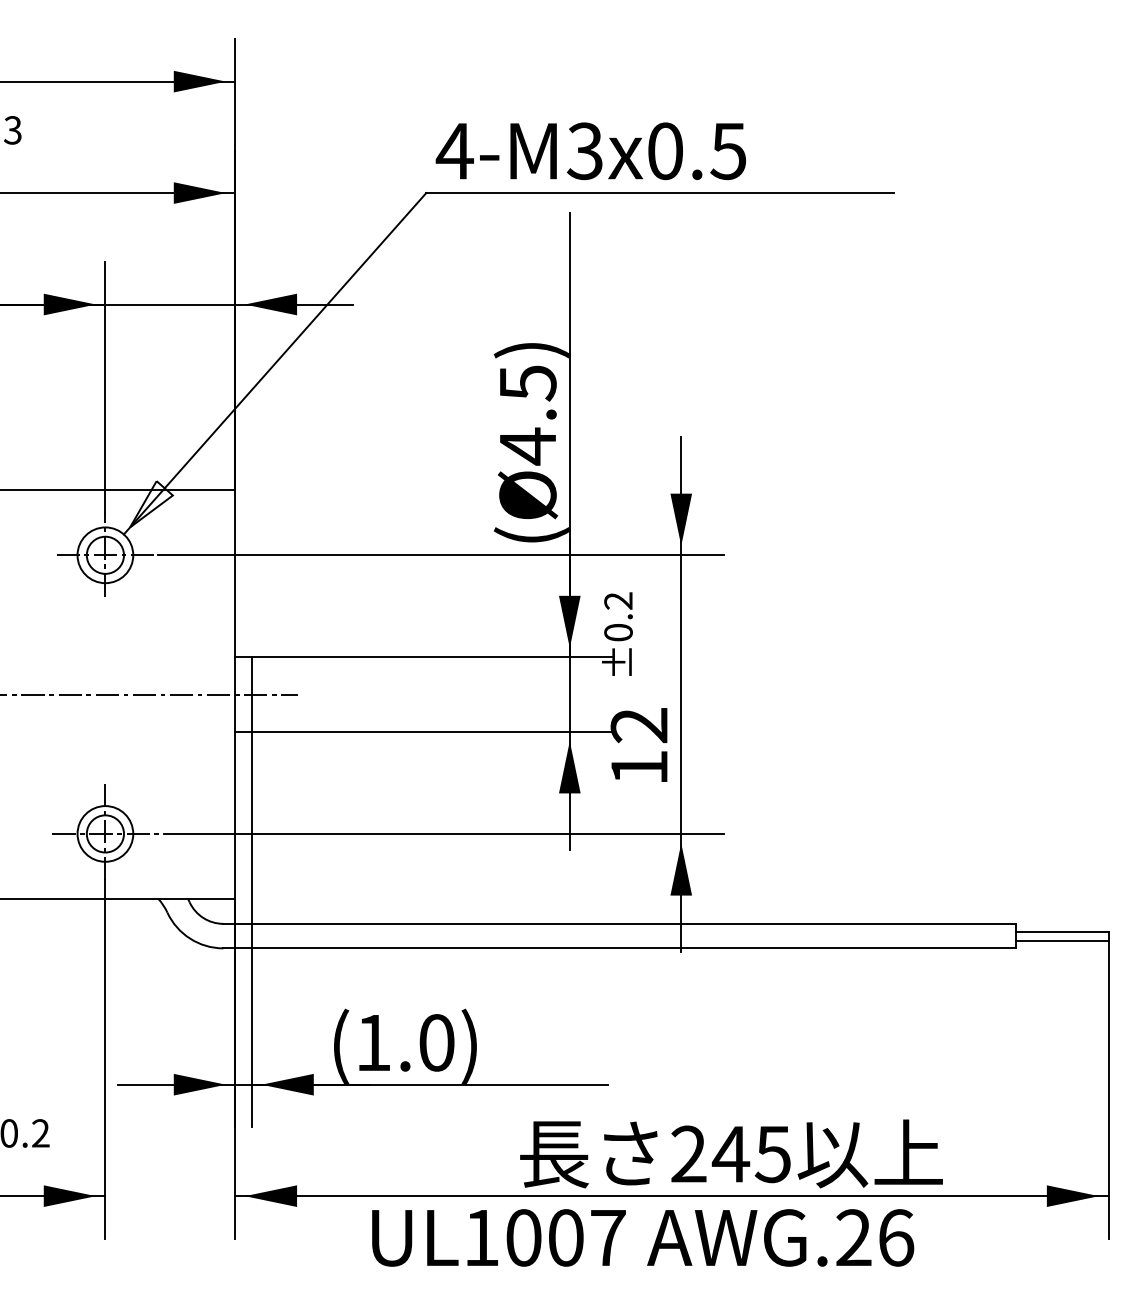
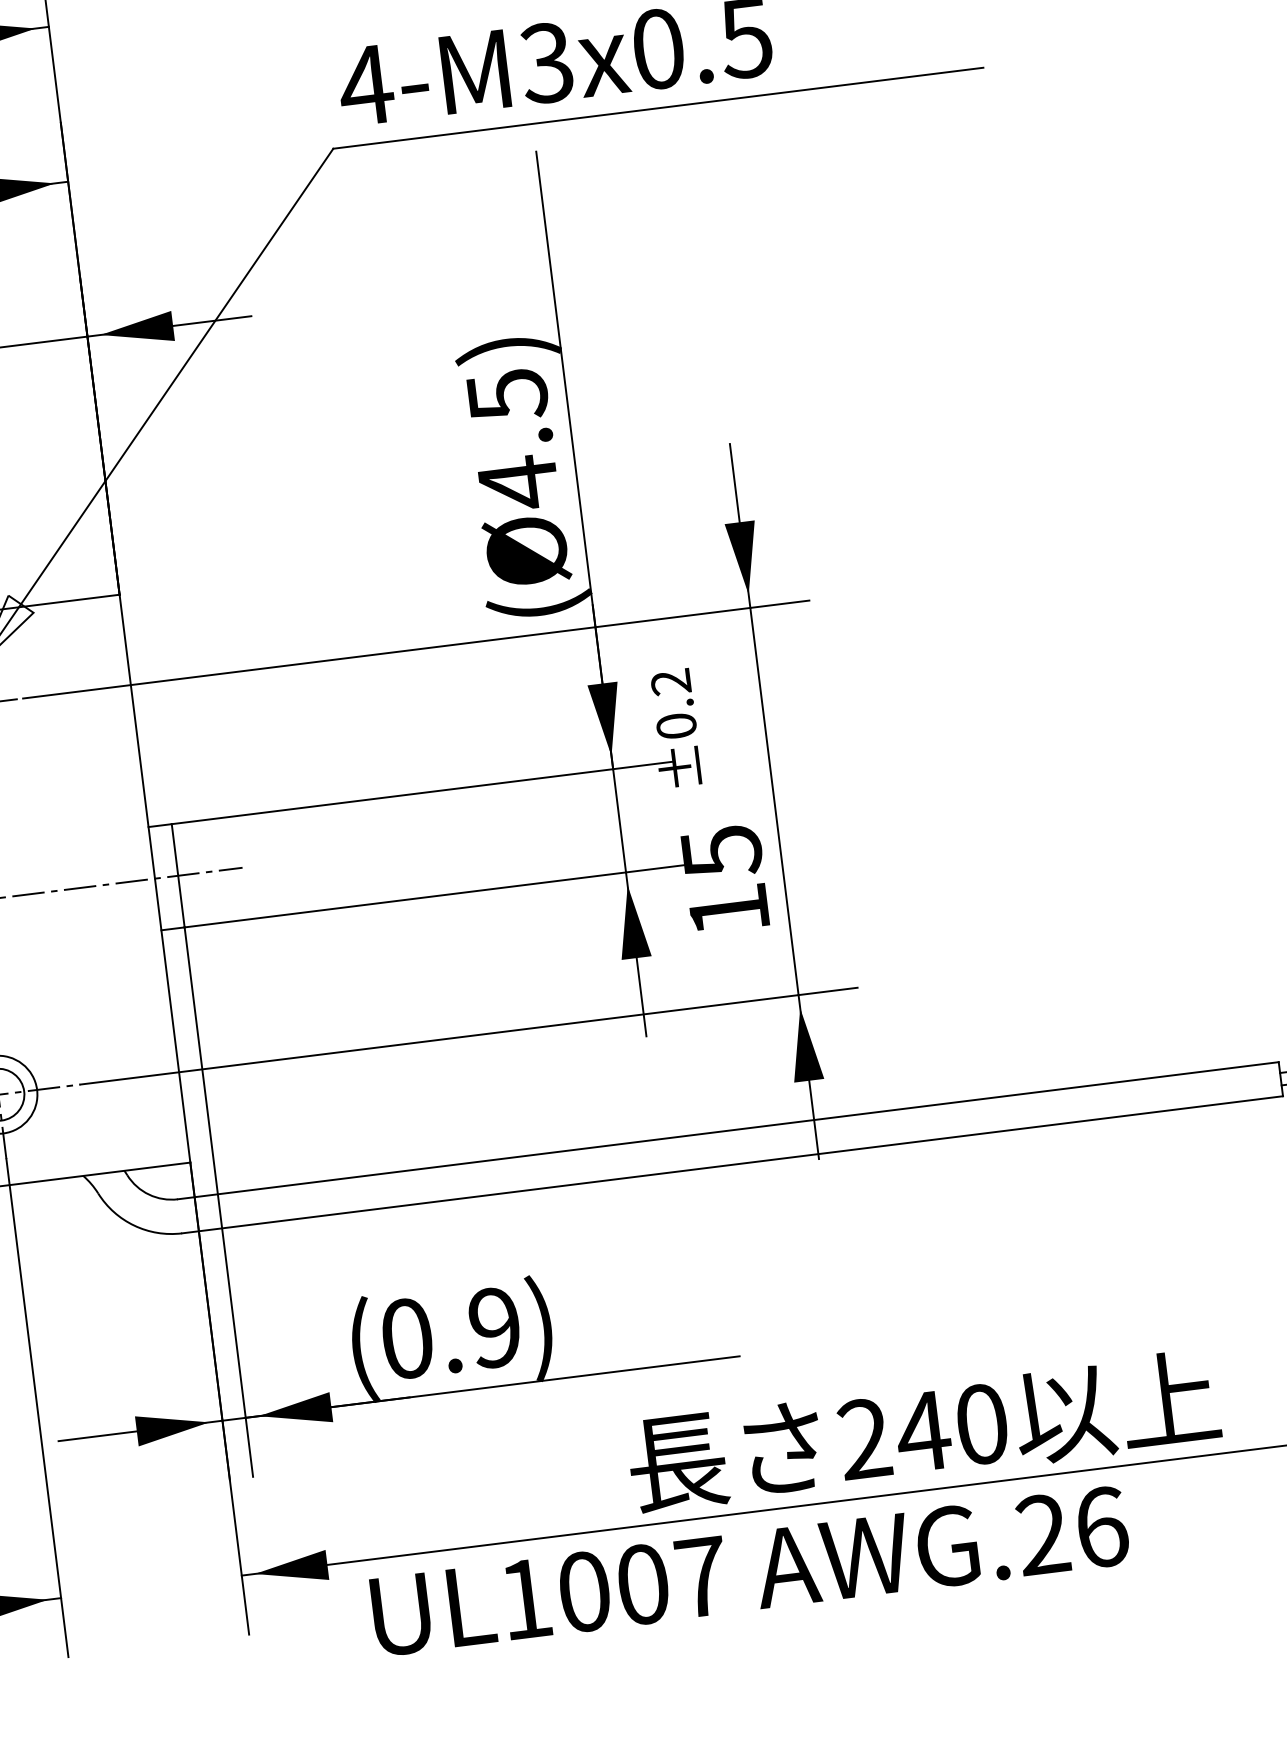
text: (639, 726) -> (721, 853), 12 -> 15
text: (405, 1042) -> (451, 1332), (1.0) -> (0.9)
text: (772, 1154) -> (980, 1424), 245 -> 240
text: (643, 1237) -> (750, 1570), moved

